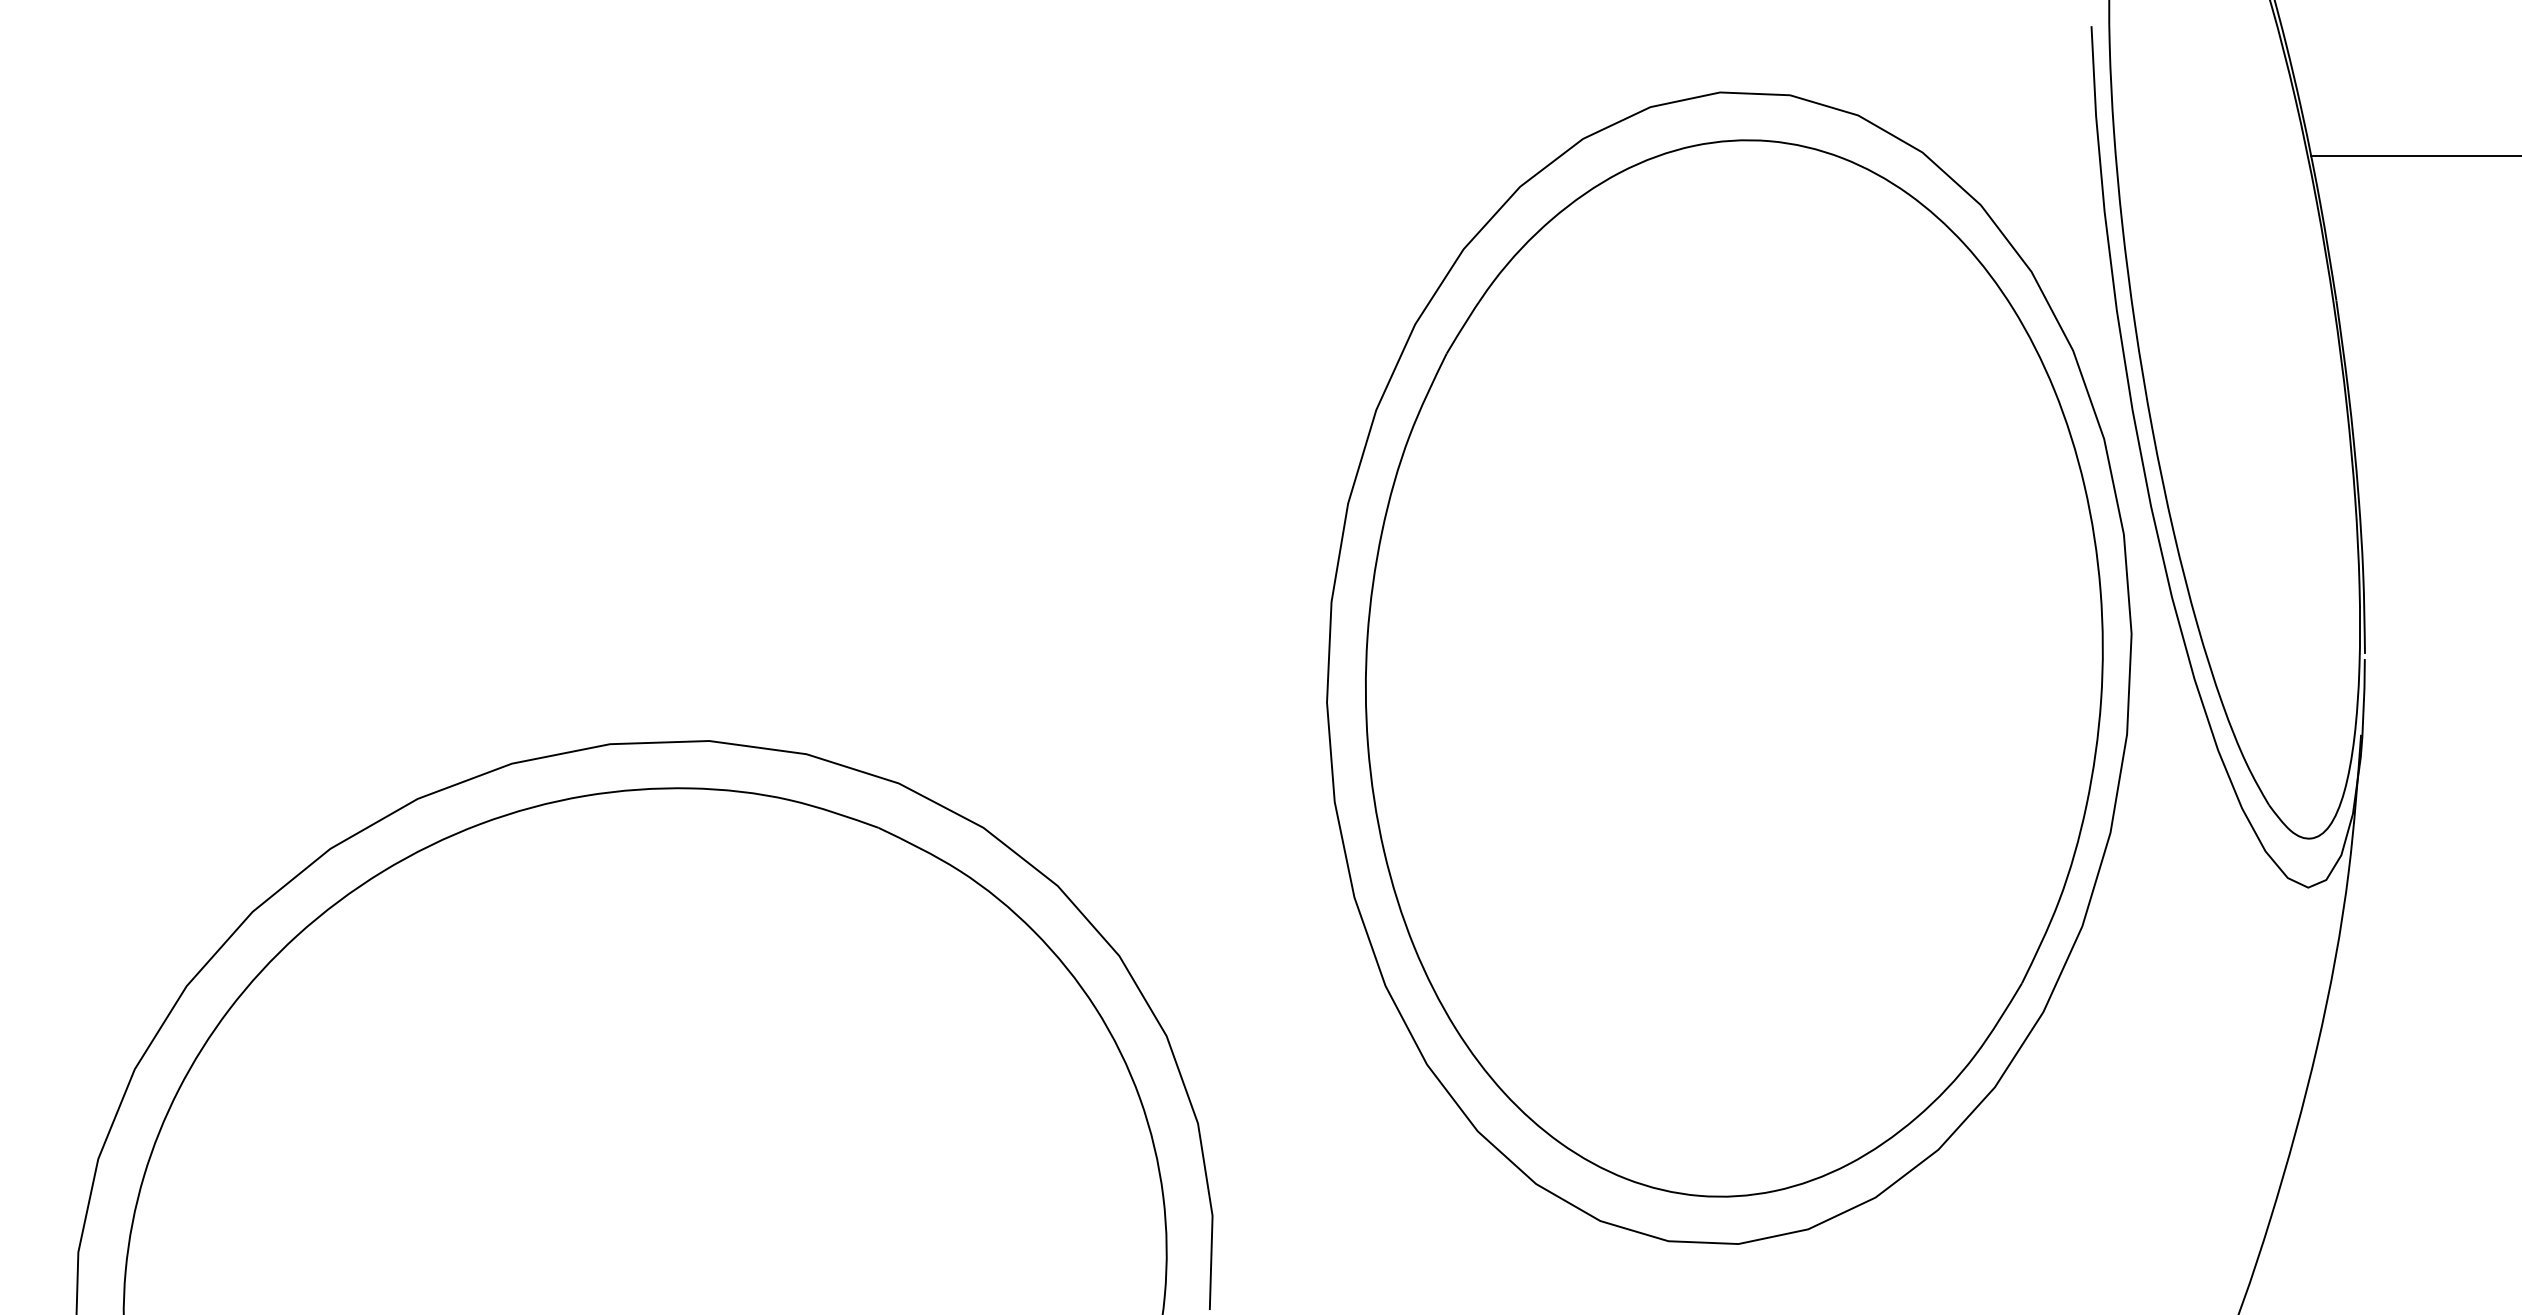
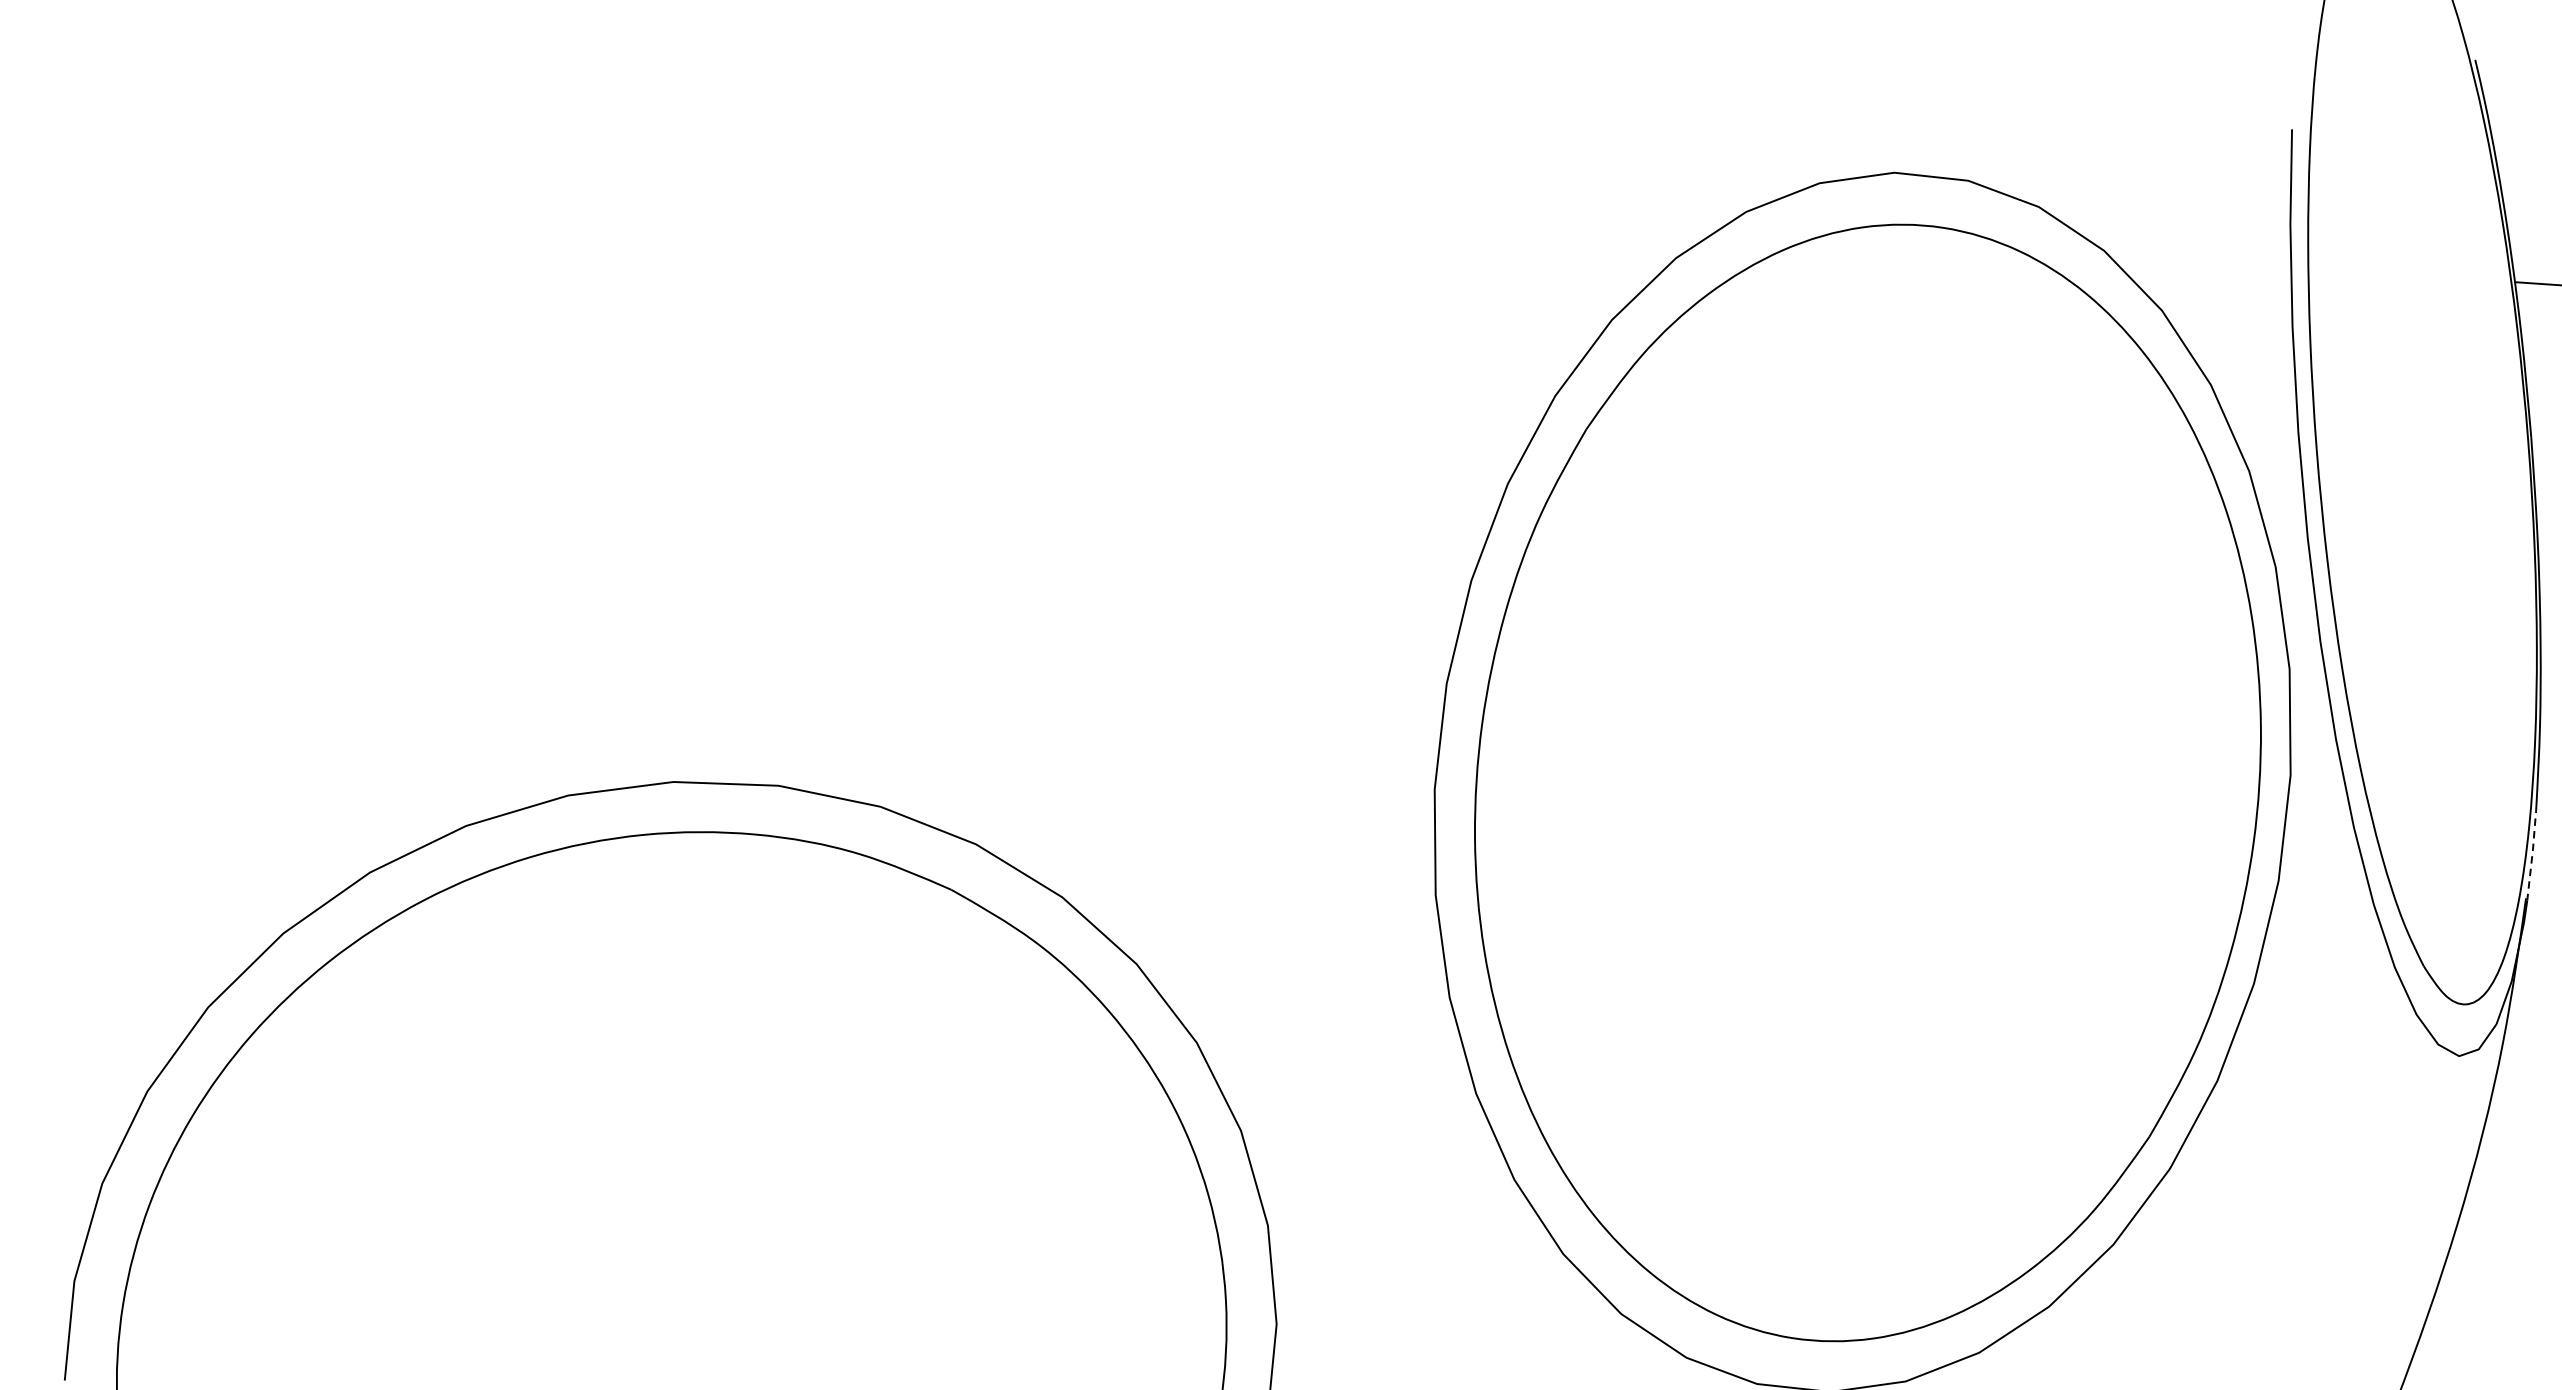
line: (2364, 697) -> (2532, 859), solid -> dashed

